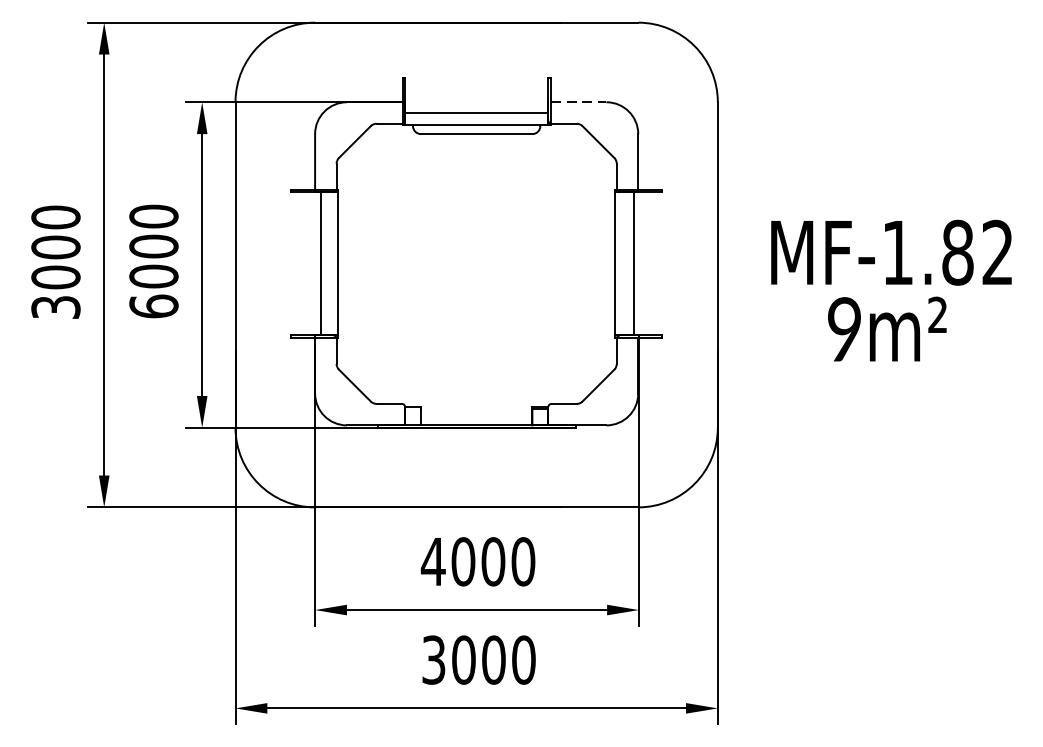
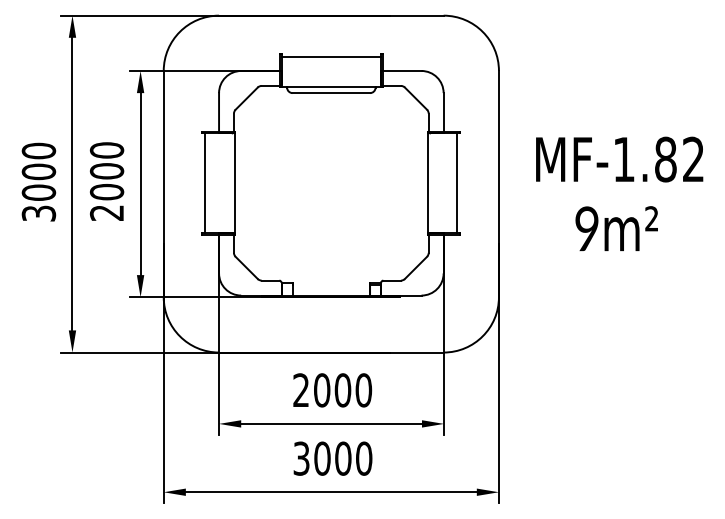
line: (579, 101) -> (402, 70), dashed -> solid
line: (476, 113) -> (331, 57), moved
text: (891, 252) -> (619, 159), moved
line: (321, 264) -> (205, 183), moved
line: (633, 264) -> (457, 183), moved
text: (153, 305) -> (106, 212), 6000 -> 2000
text: (432, 560) -> (300, 389), 4000 -> 2000

